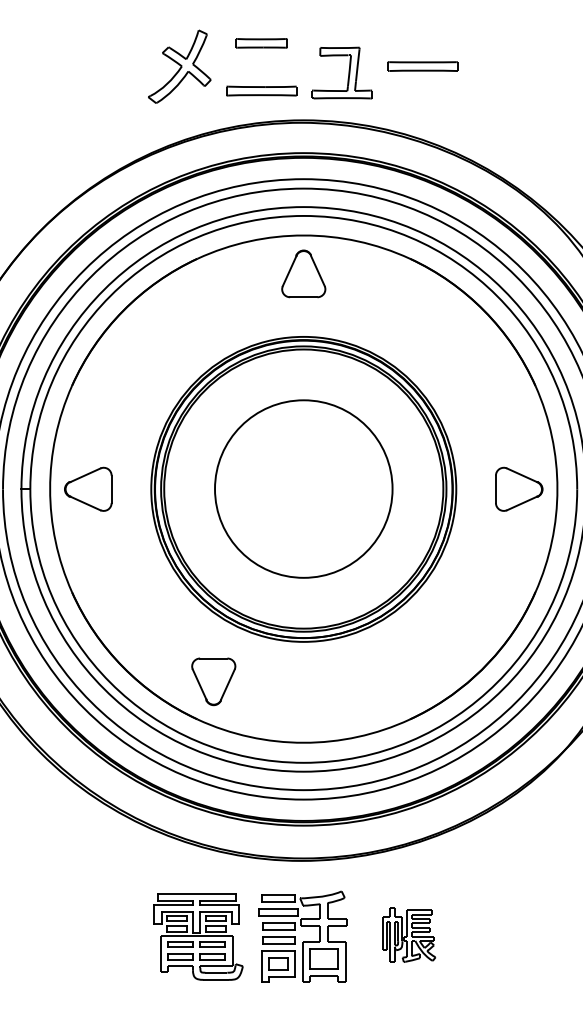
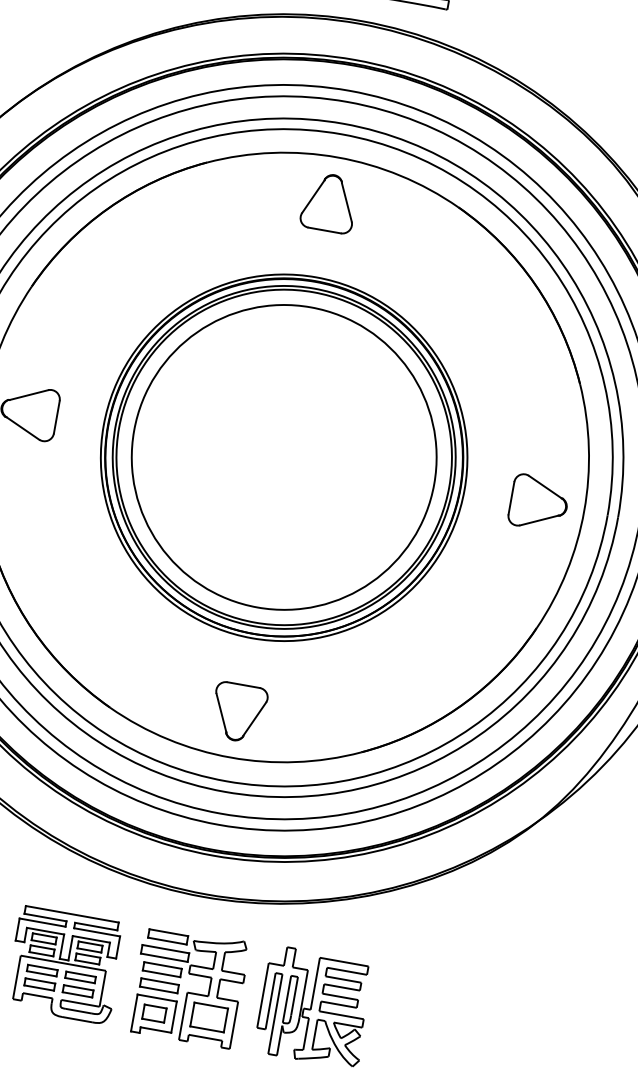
circle: (303, 488) -> (283, 456), size x1.43
part: (213, 681) -> (238, 712), moved
part: (408, 934) -> (314, 1006), size x1.67

